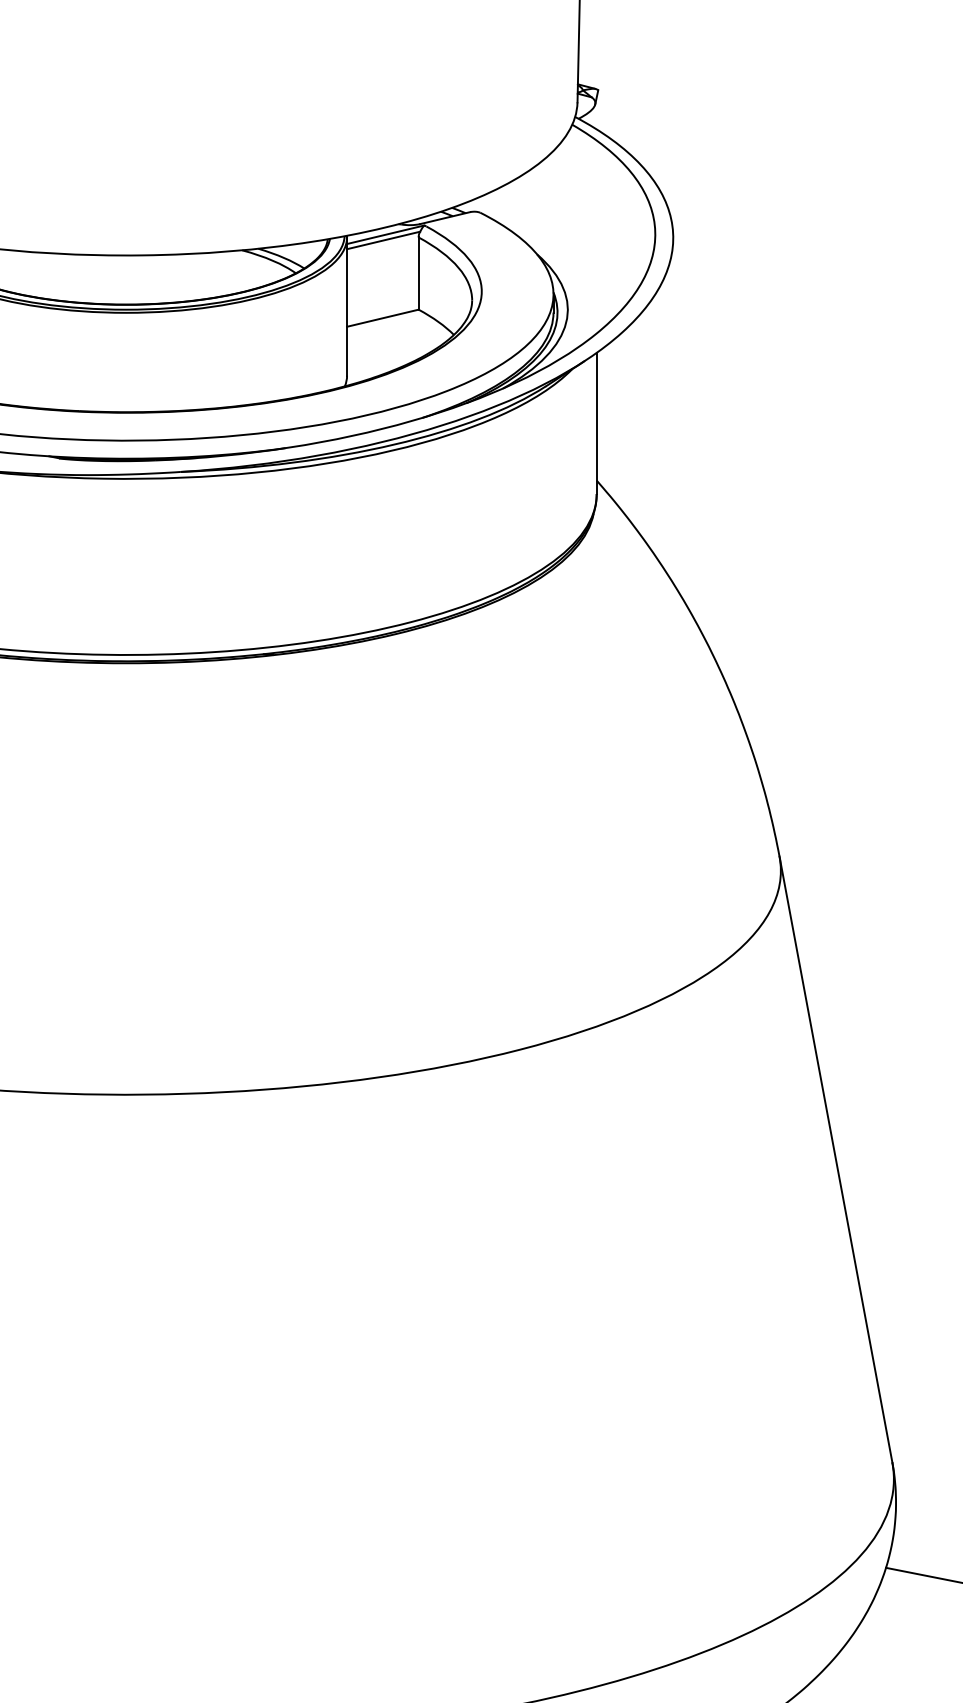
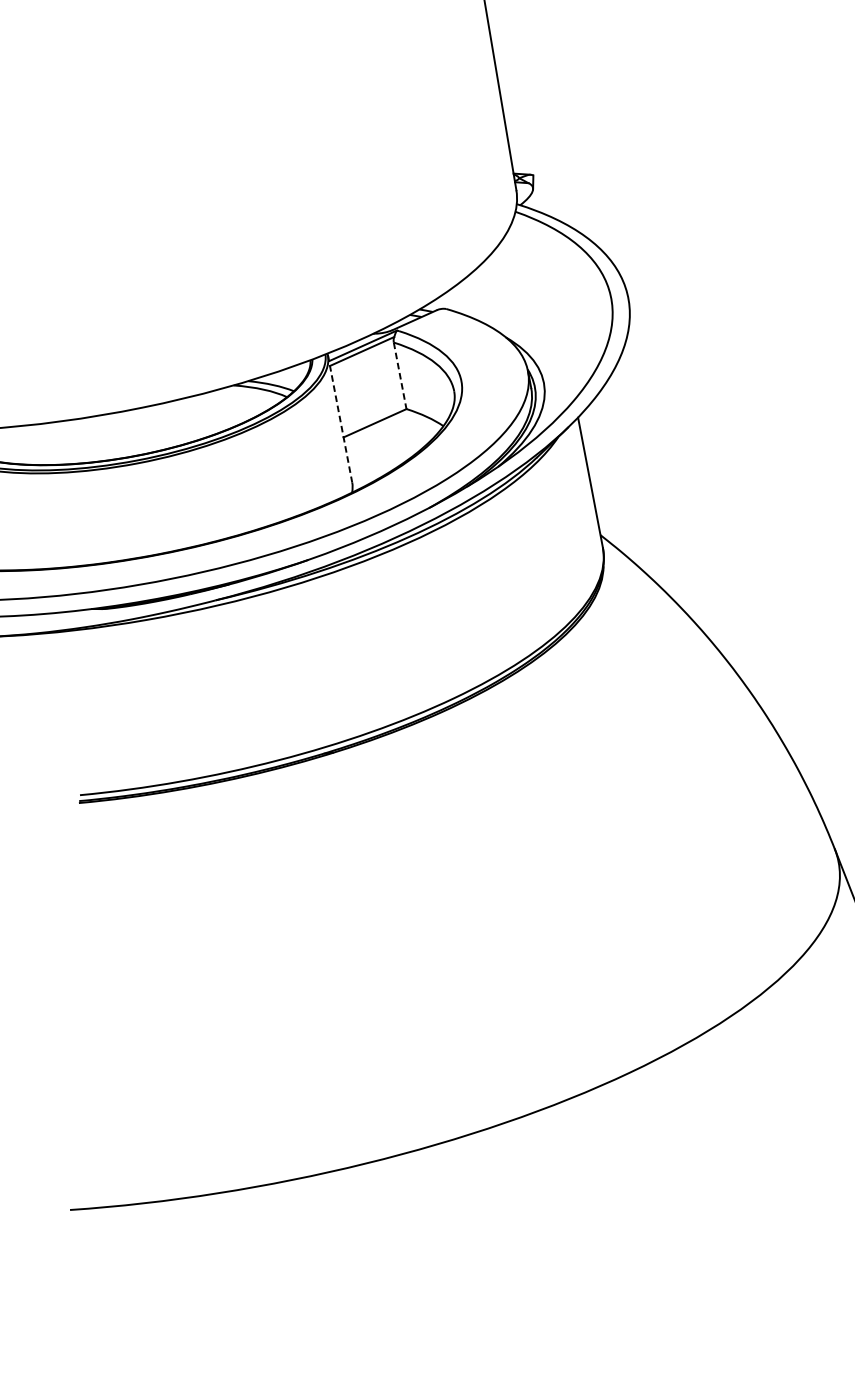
line: (418, 274) -> (400, 376), solid -> dashed
line: (347, 307) -> (340, 419), solid -> dashed

